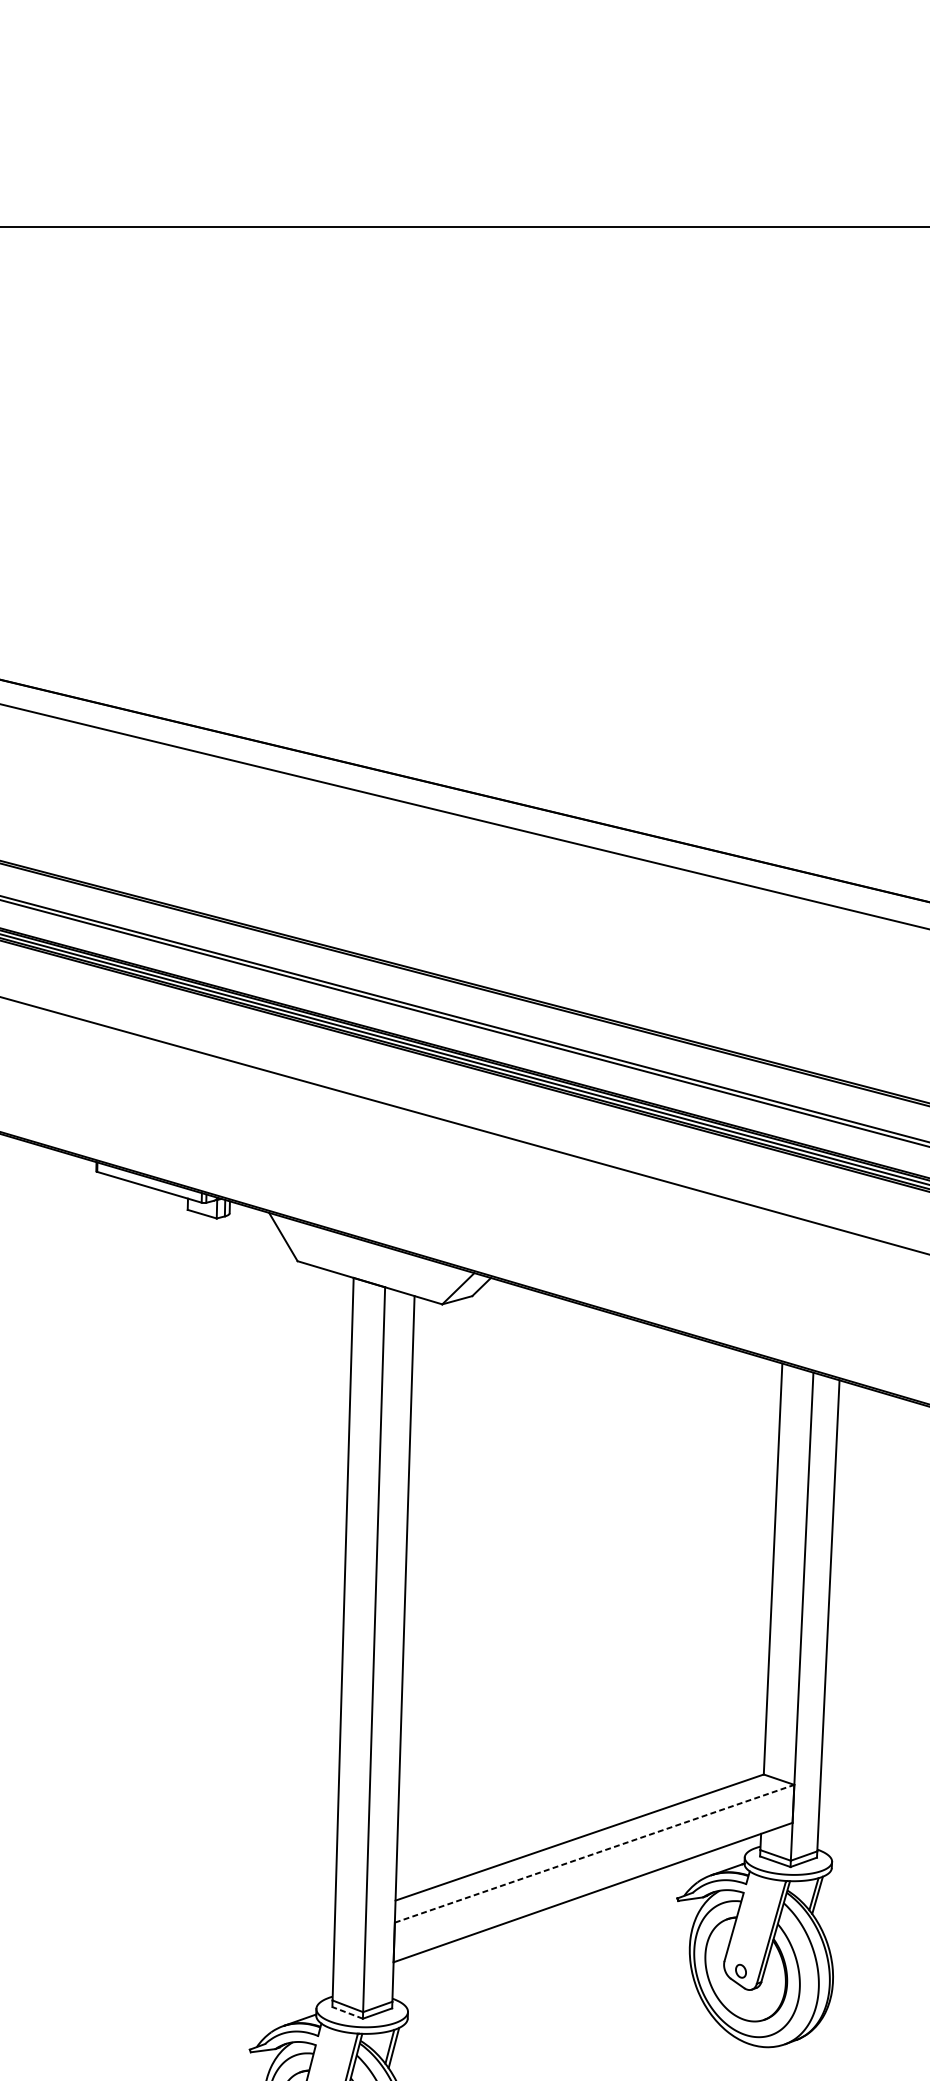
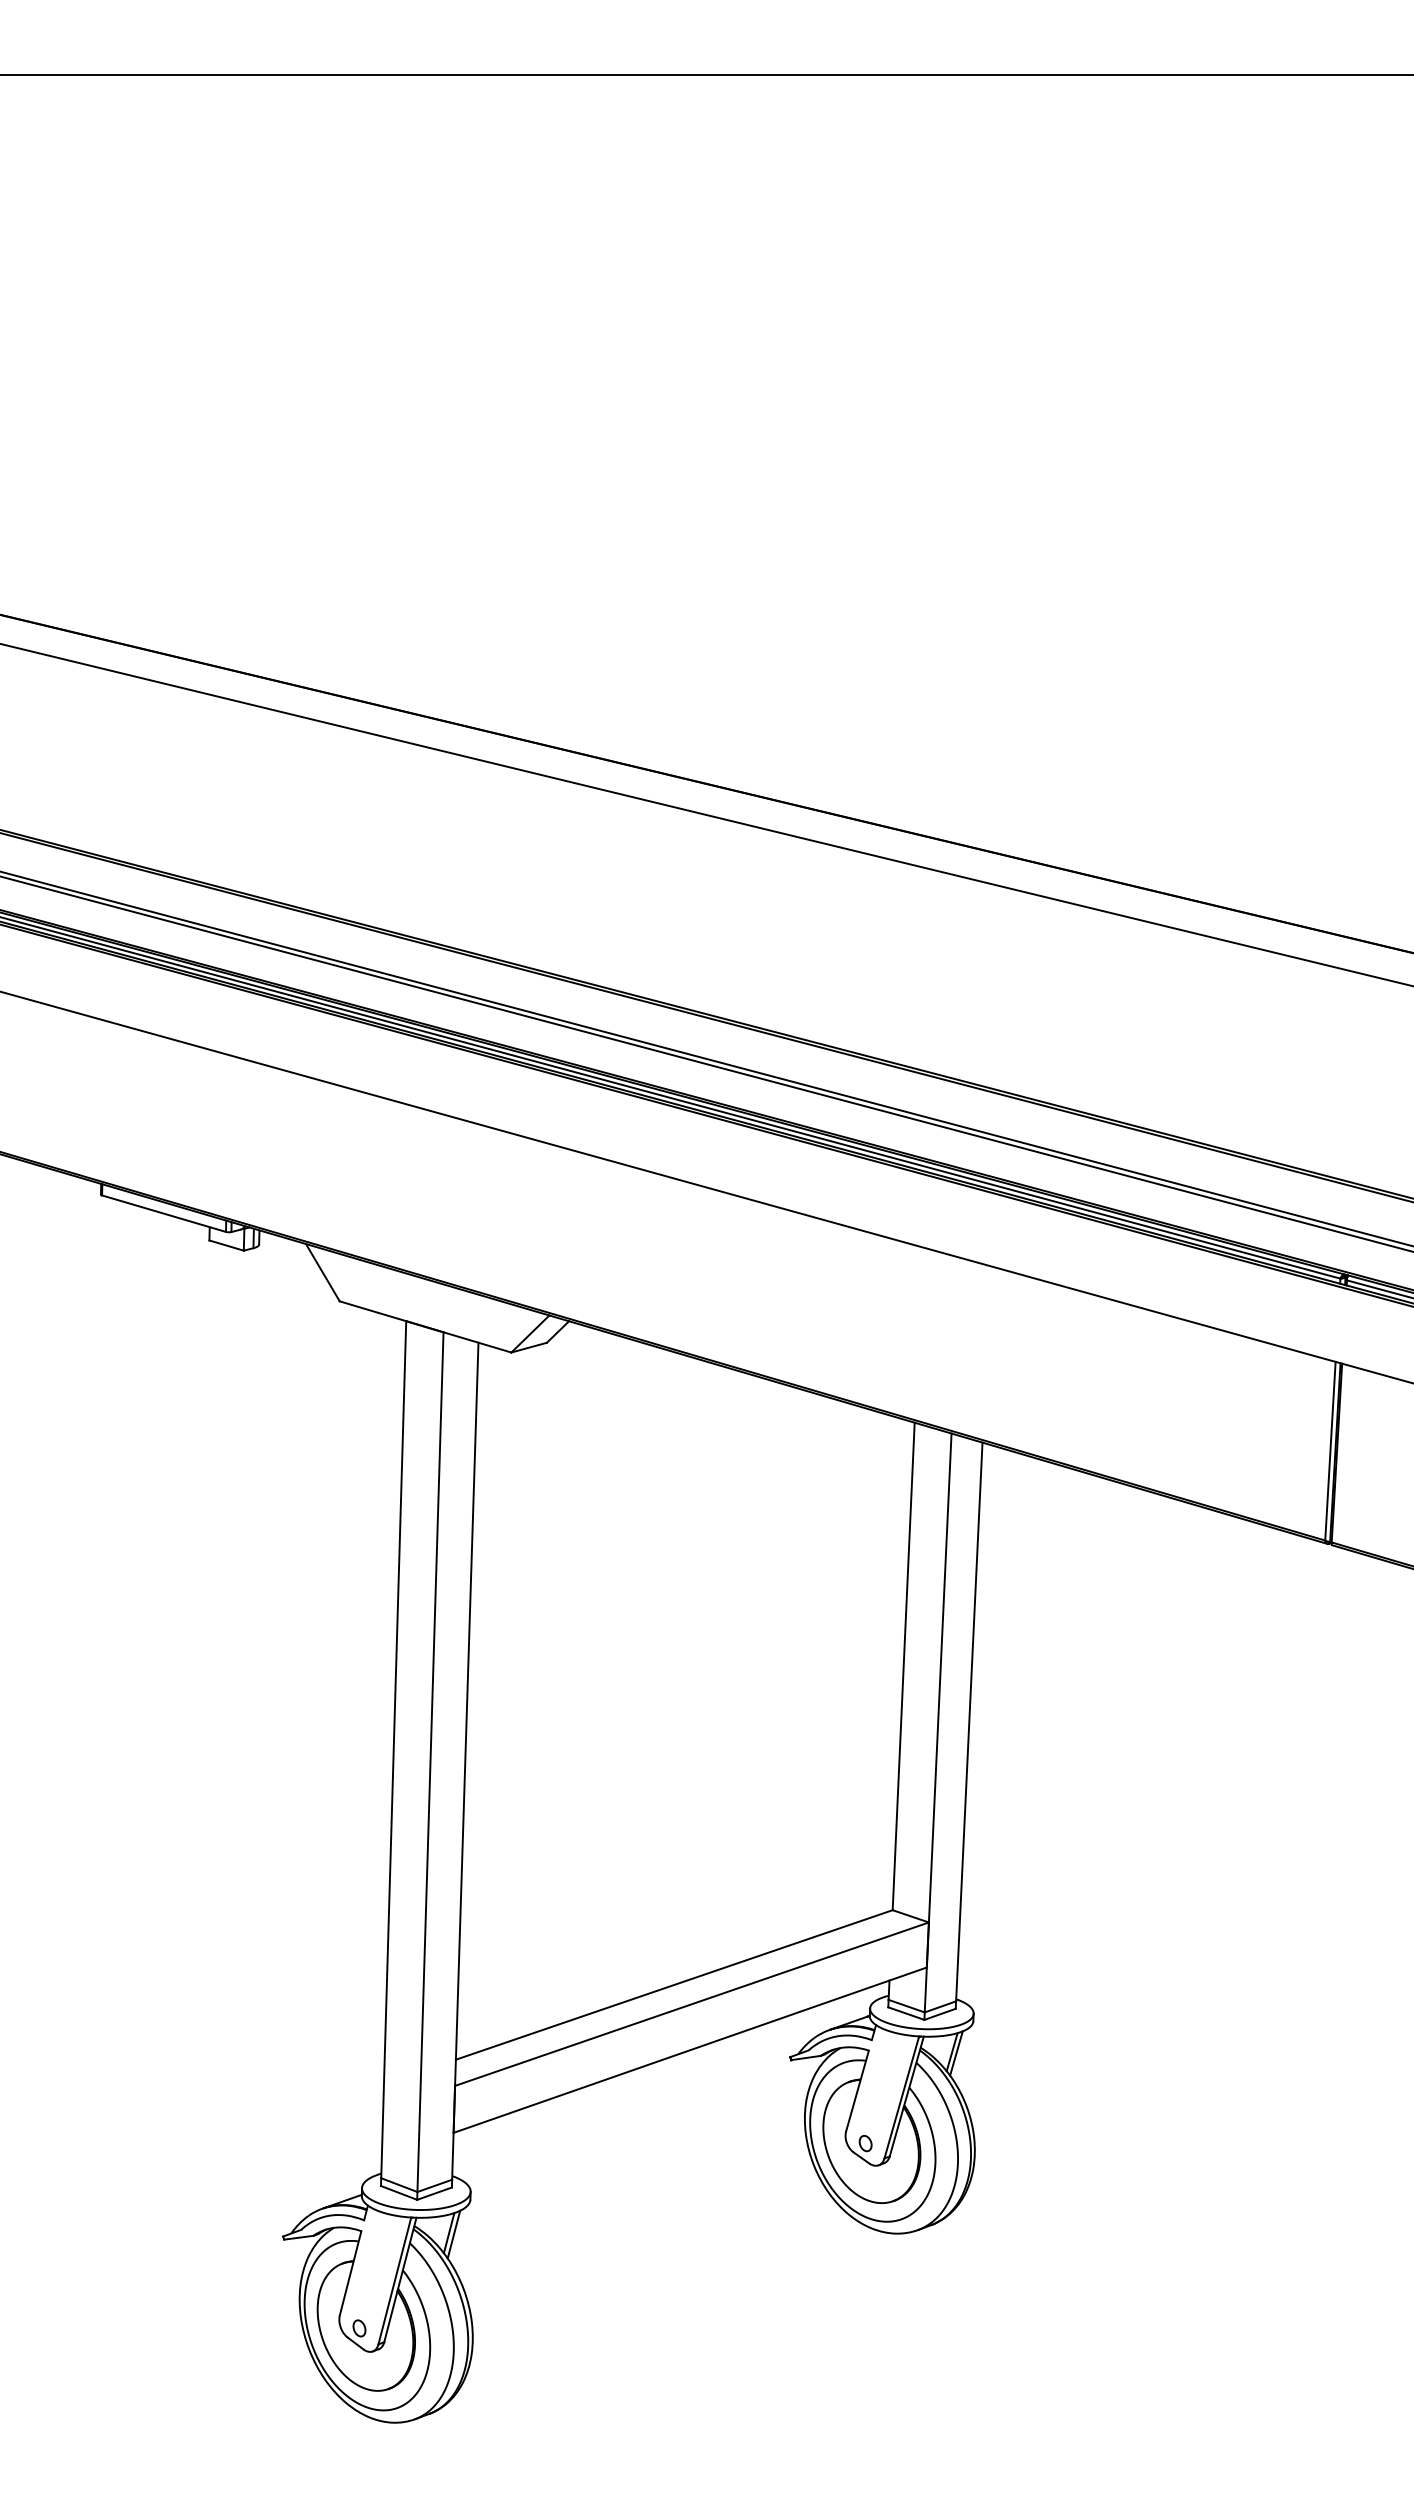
line: (595, 1854) -> (692, 2004), dashed -> solid
line: (347, 2012) -> (398, 2192), dashed -> solid

